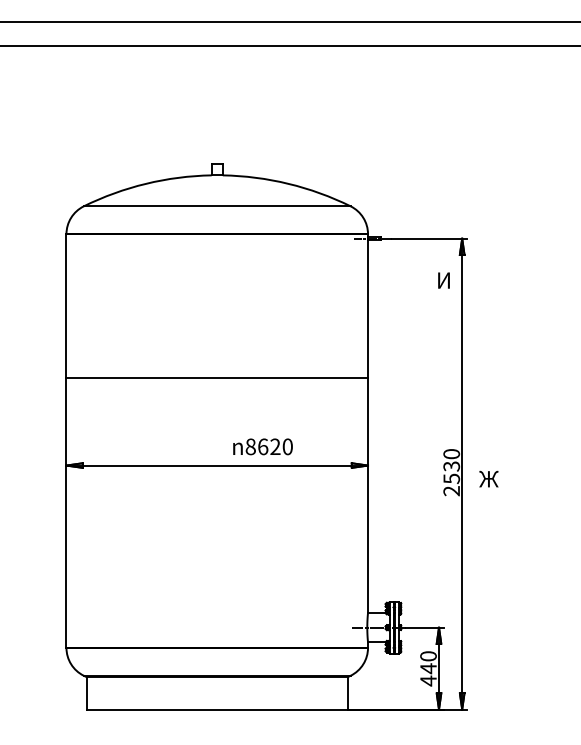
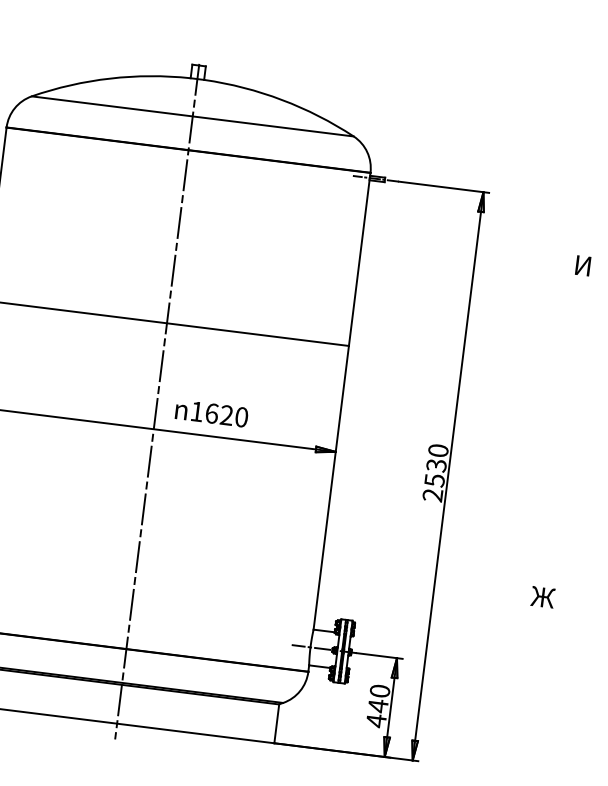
text: (443, 280) -> (582, 265), moved
line: (217, 442) -> (157, 401), added
text: (250, 446) -> (196, 411), 8620 -> 1620
text: (488, 478) -> (542, 596), moved

